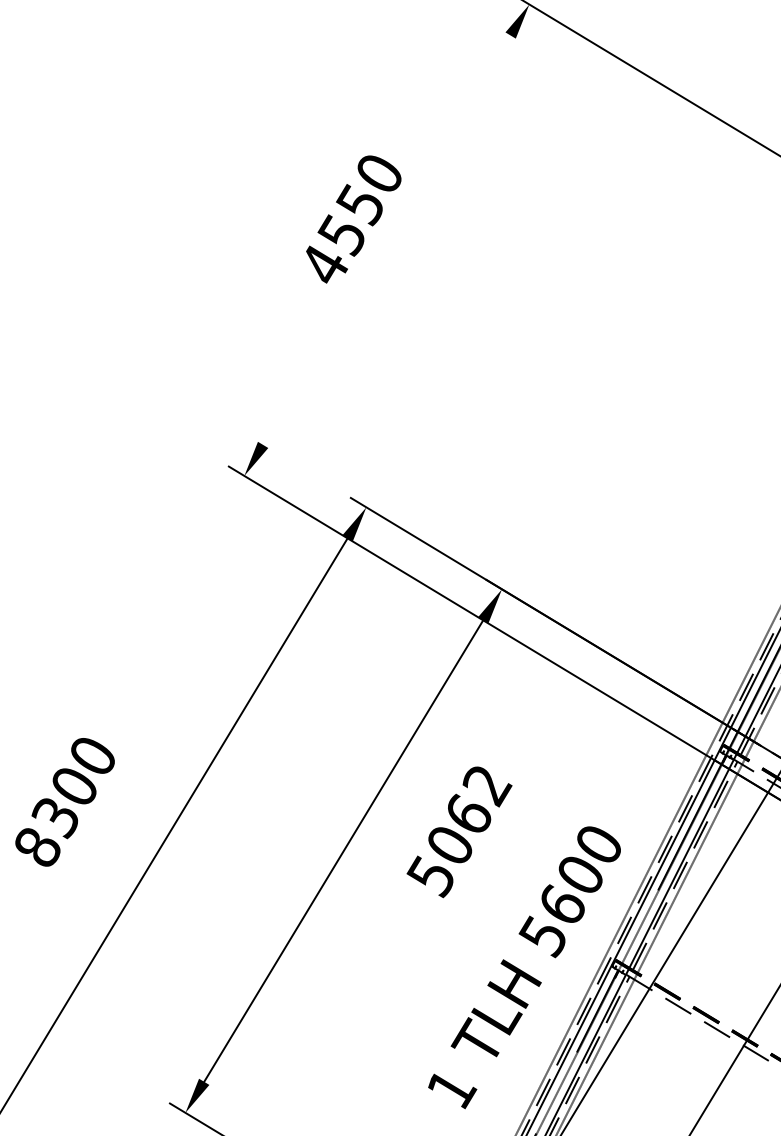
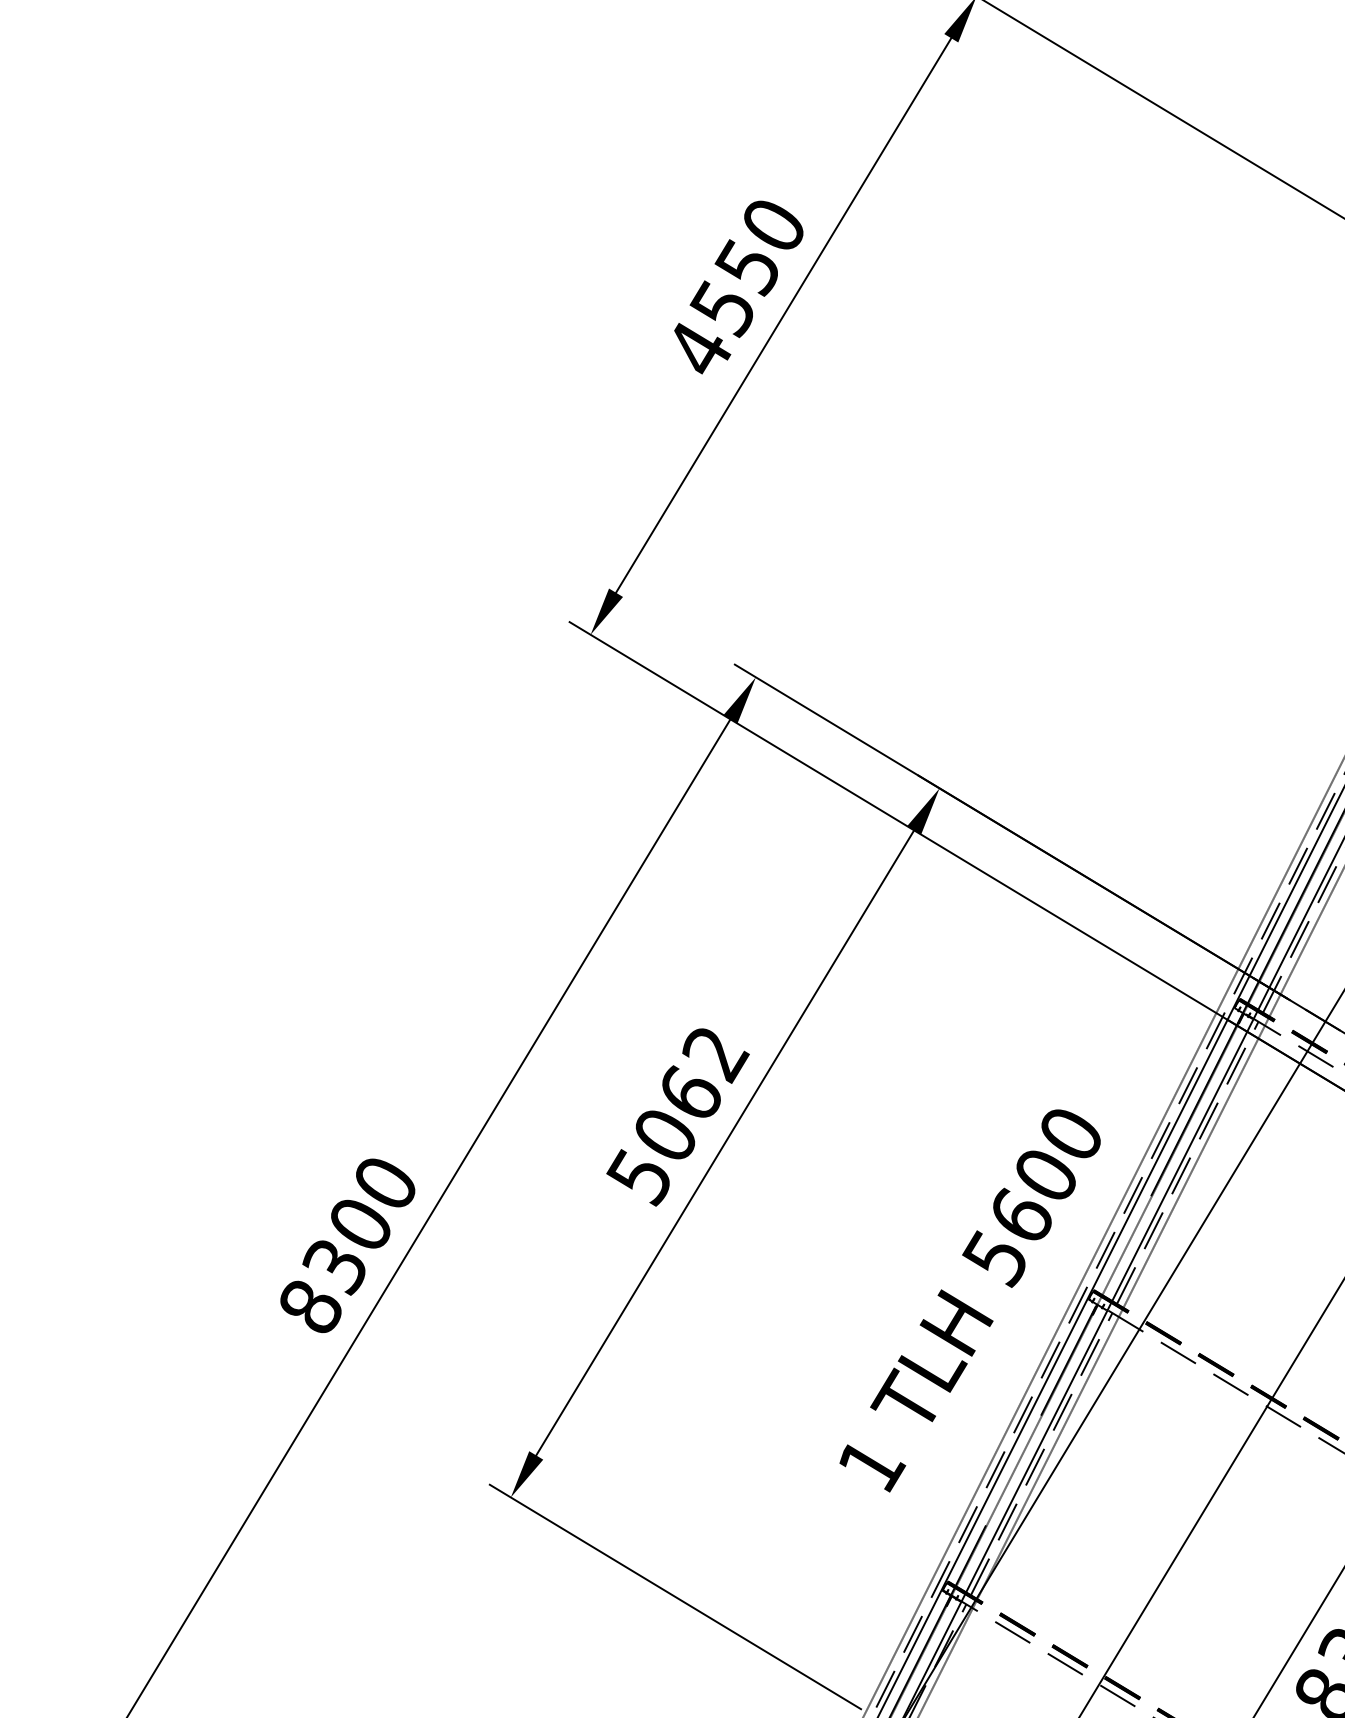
line: (386, 240) -> (783, 315), added
text: (64, 802) -> (347, 1245), moved
text: (459, 832) -> (677, 1117), moved

